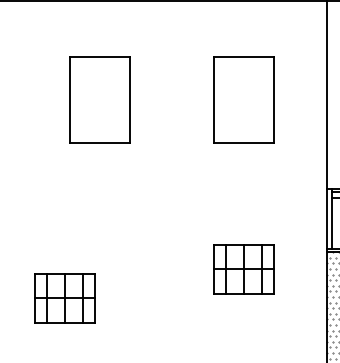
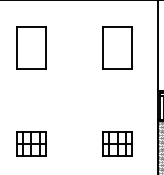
part: (100, 98) -> (31, 47), moved
part: (243, 268) -> (117, 143), moved

